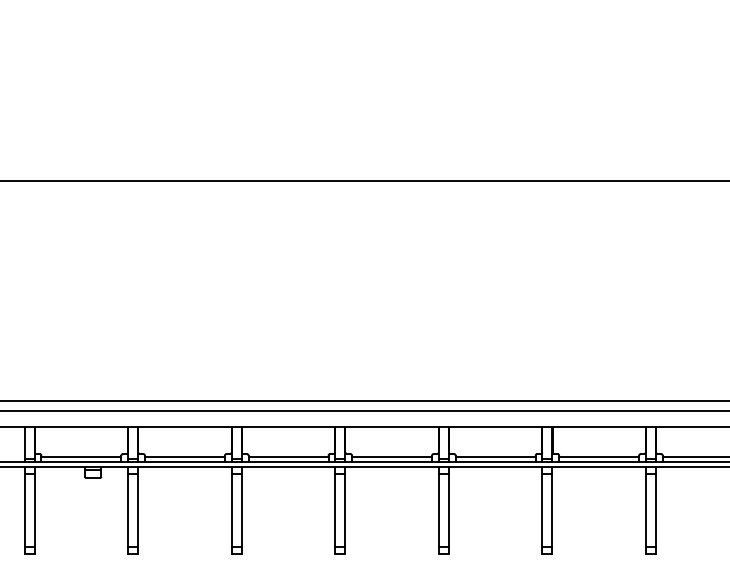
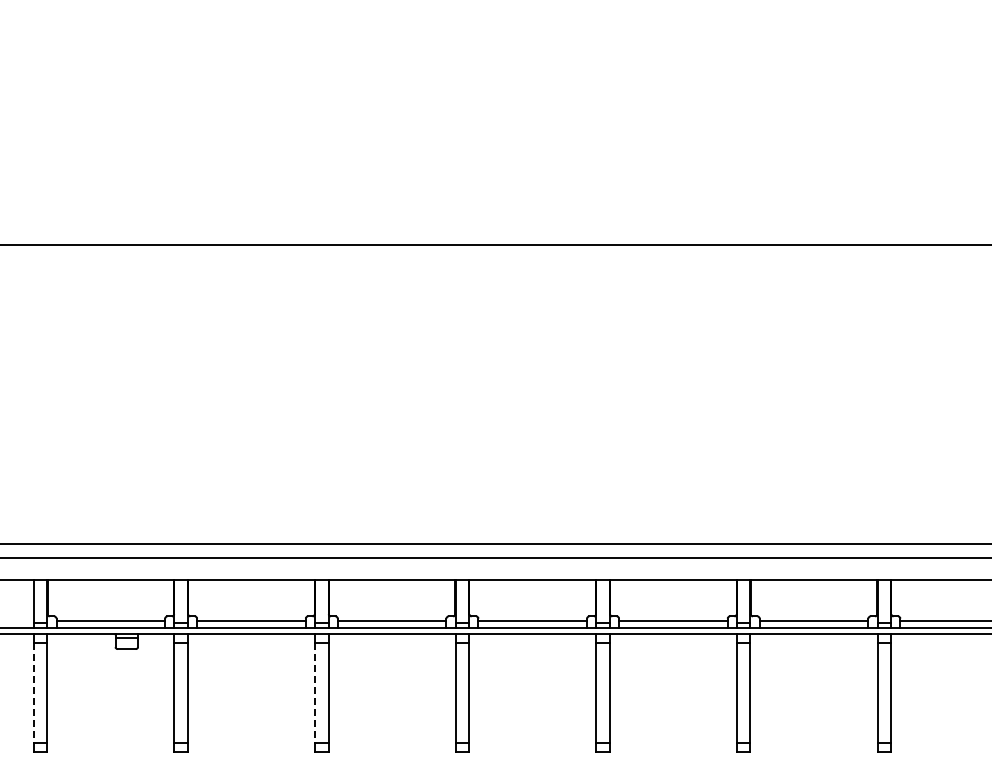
line: (24, 510) -> (33, 692), solid -> dashed
line: (232, 510) -> (315, 692), solid -> dashed

